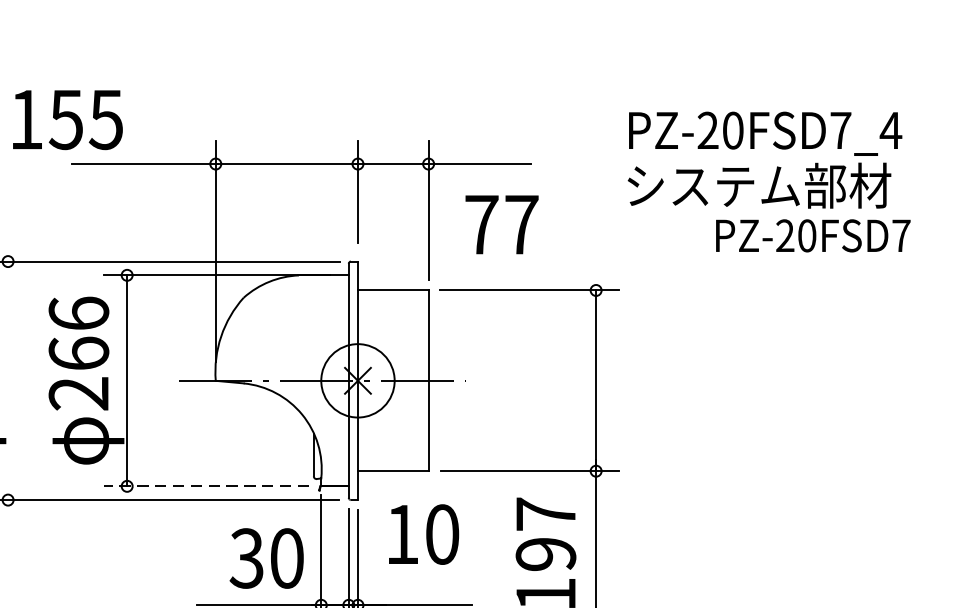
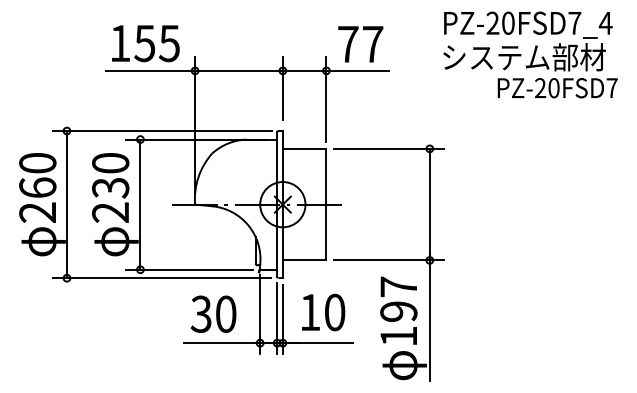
text: (67, 119) -> (145, 43), moved
text: (769, 181) -> (530, 54), moved
text: (501, 225) -> (360, 44), moved
text: (78, 333) -> (110, 175), 266 -> 230
line: (7, 380) -> (66, 204), added
line: (205, 485) -> (188, 269), dashed -> solid
text: (423, 534) -> (323, 312), moved
text: (266, 557) -> (213, 313), moved

